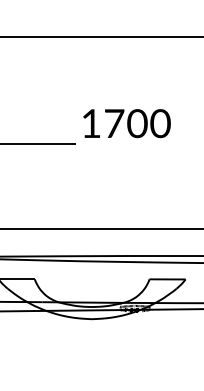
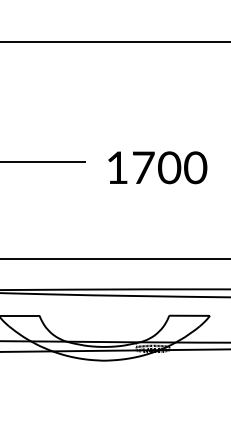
text: (126, 123) -> (157, 167), moved

